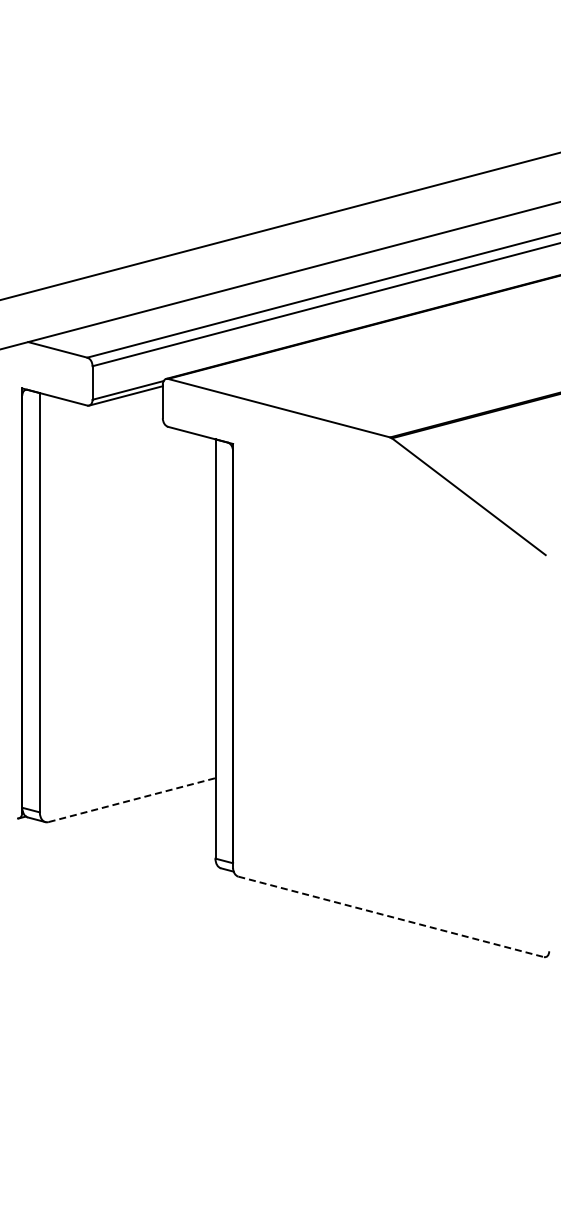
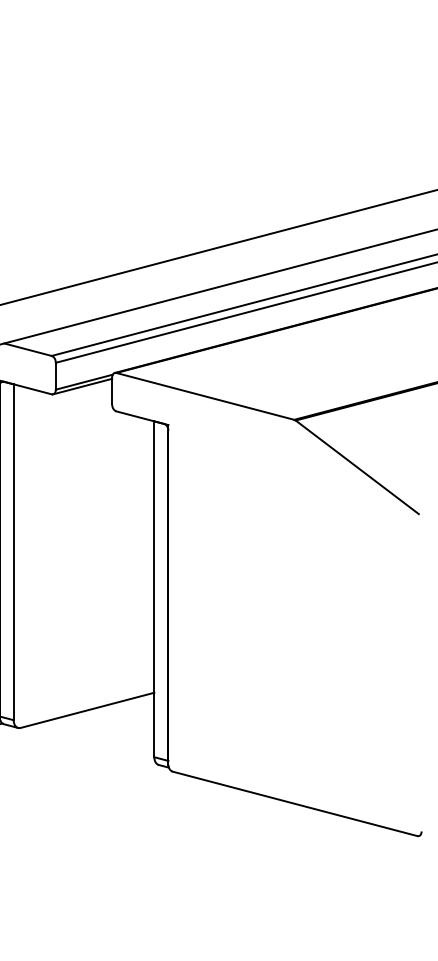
line: (132, 799) -> (87, 709), dashed -> solid
line: (391, 916) -> (295, 803), dashed -> solid

